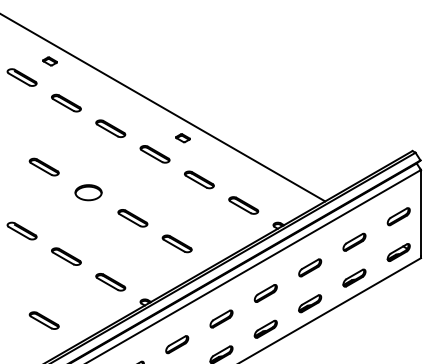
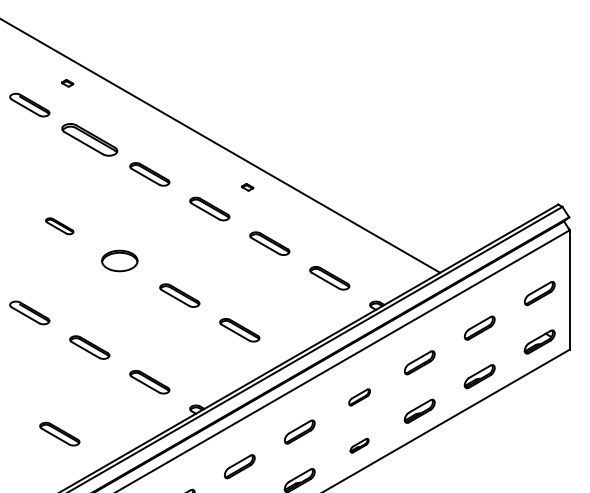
part: (49, 61) -> (66, 83), size x0.6
part: (66, 102) -> (89, 138), size x1.4
part: (182, 138) -> (246, 187), size x0.6
part: (43, 166) -> (58, 225), size x0.7
part: (265, 293) -> (359, 397), size x0.7
part: (265, 328) -> (359, 444), size x0.6

